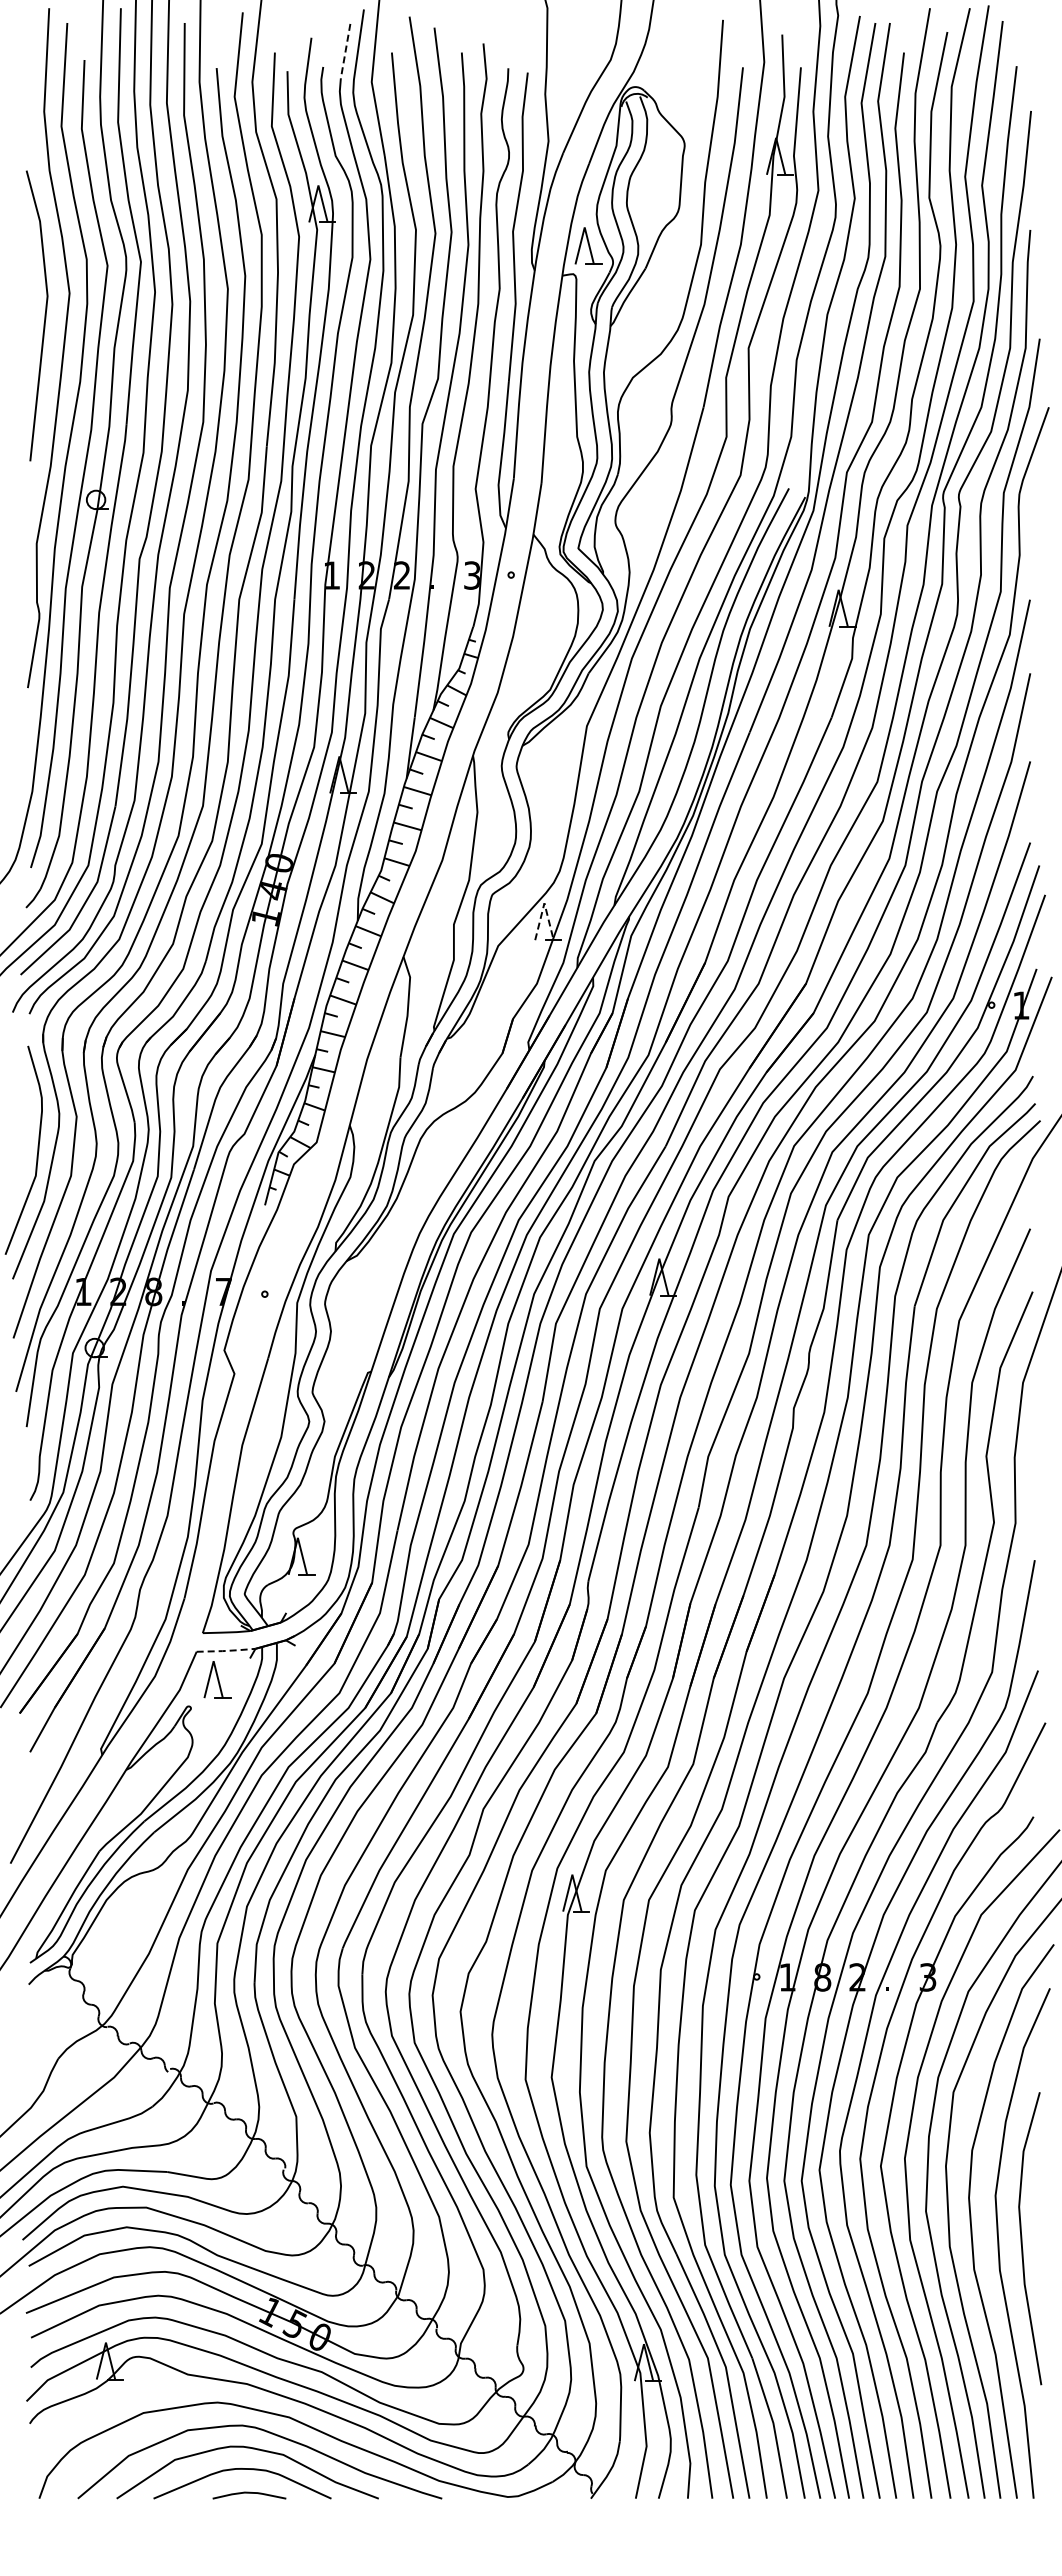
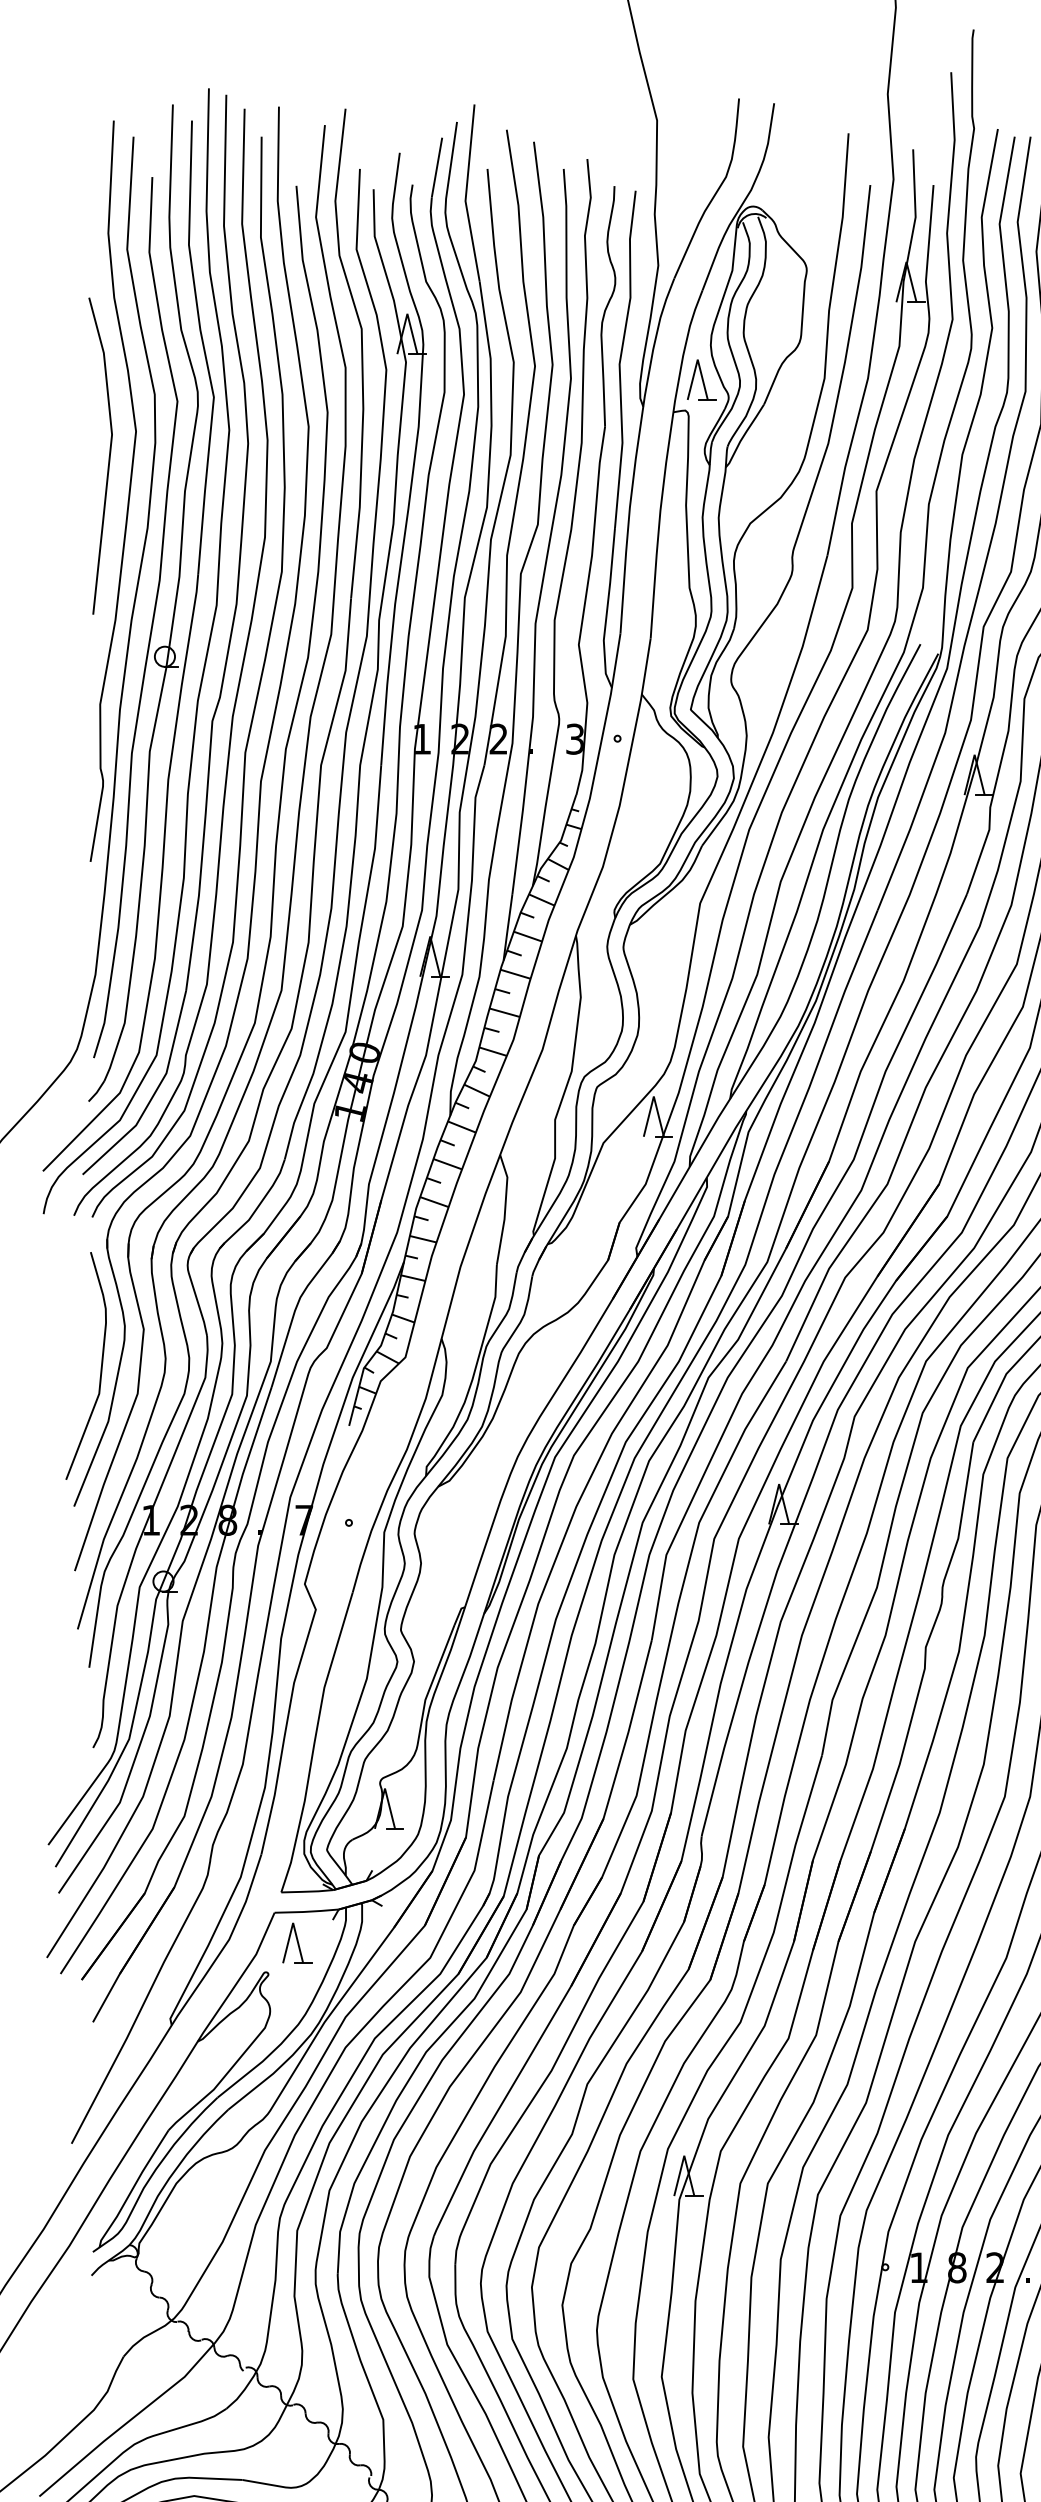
line: (345, 51) -> (436, 167), dashed -> solid
line: (544, 903) -> (653, 1096), dashed -> solid
line: (226, 1650) -> (307, 1911), dashed -> solid

